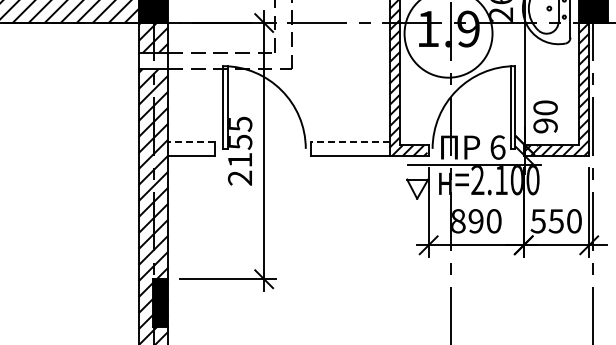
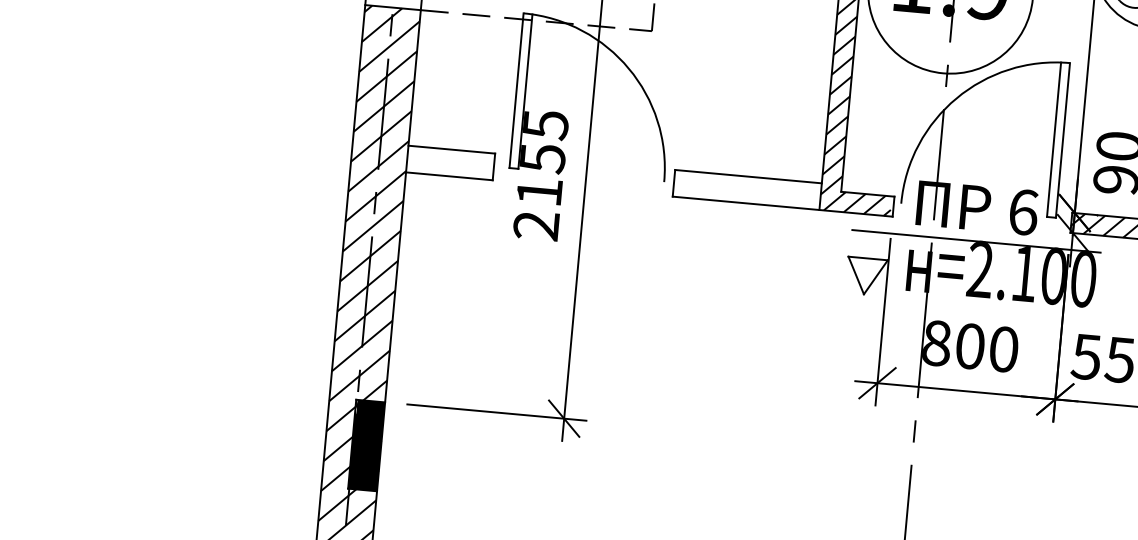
line: (191, 141) -> (451, 148), dashed -> solid
line: (349, 141) -> (747, 175), dashed -> solid
text: (475, 221) -> (969, 346), 890 -> 800

